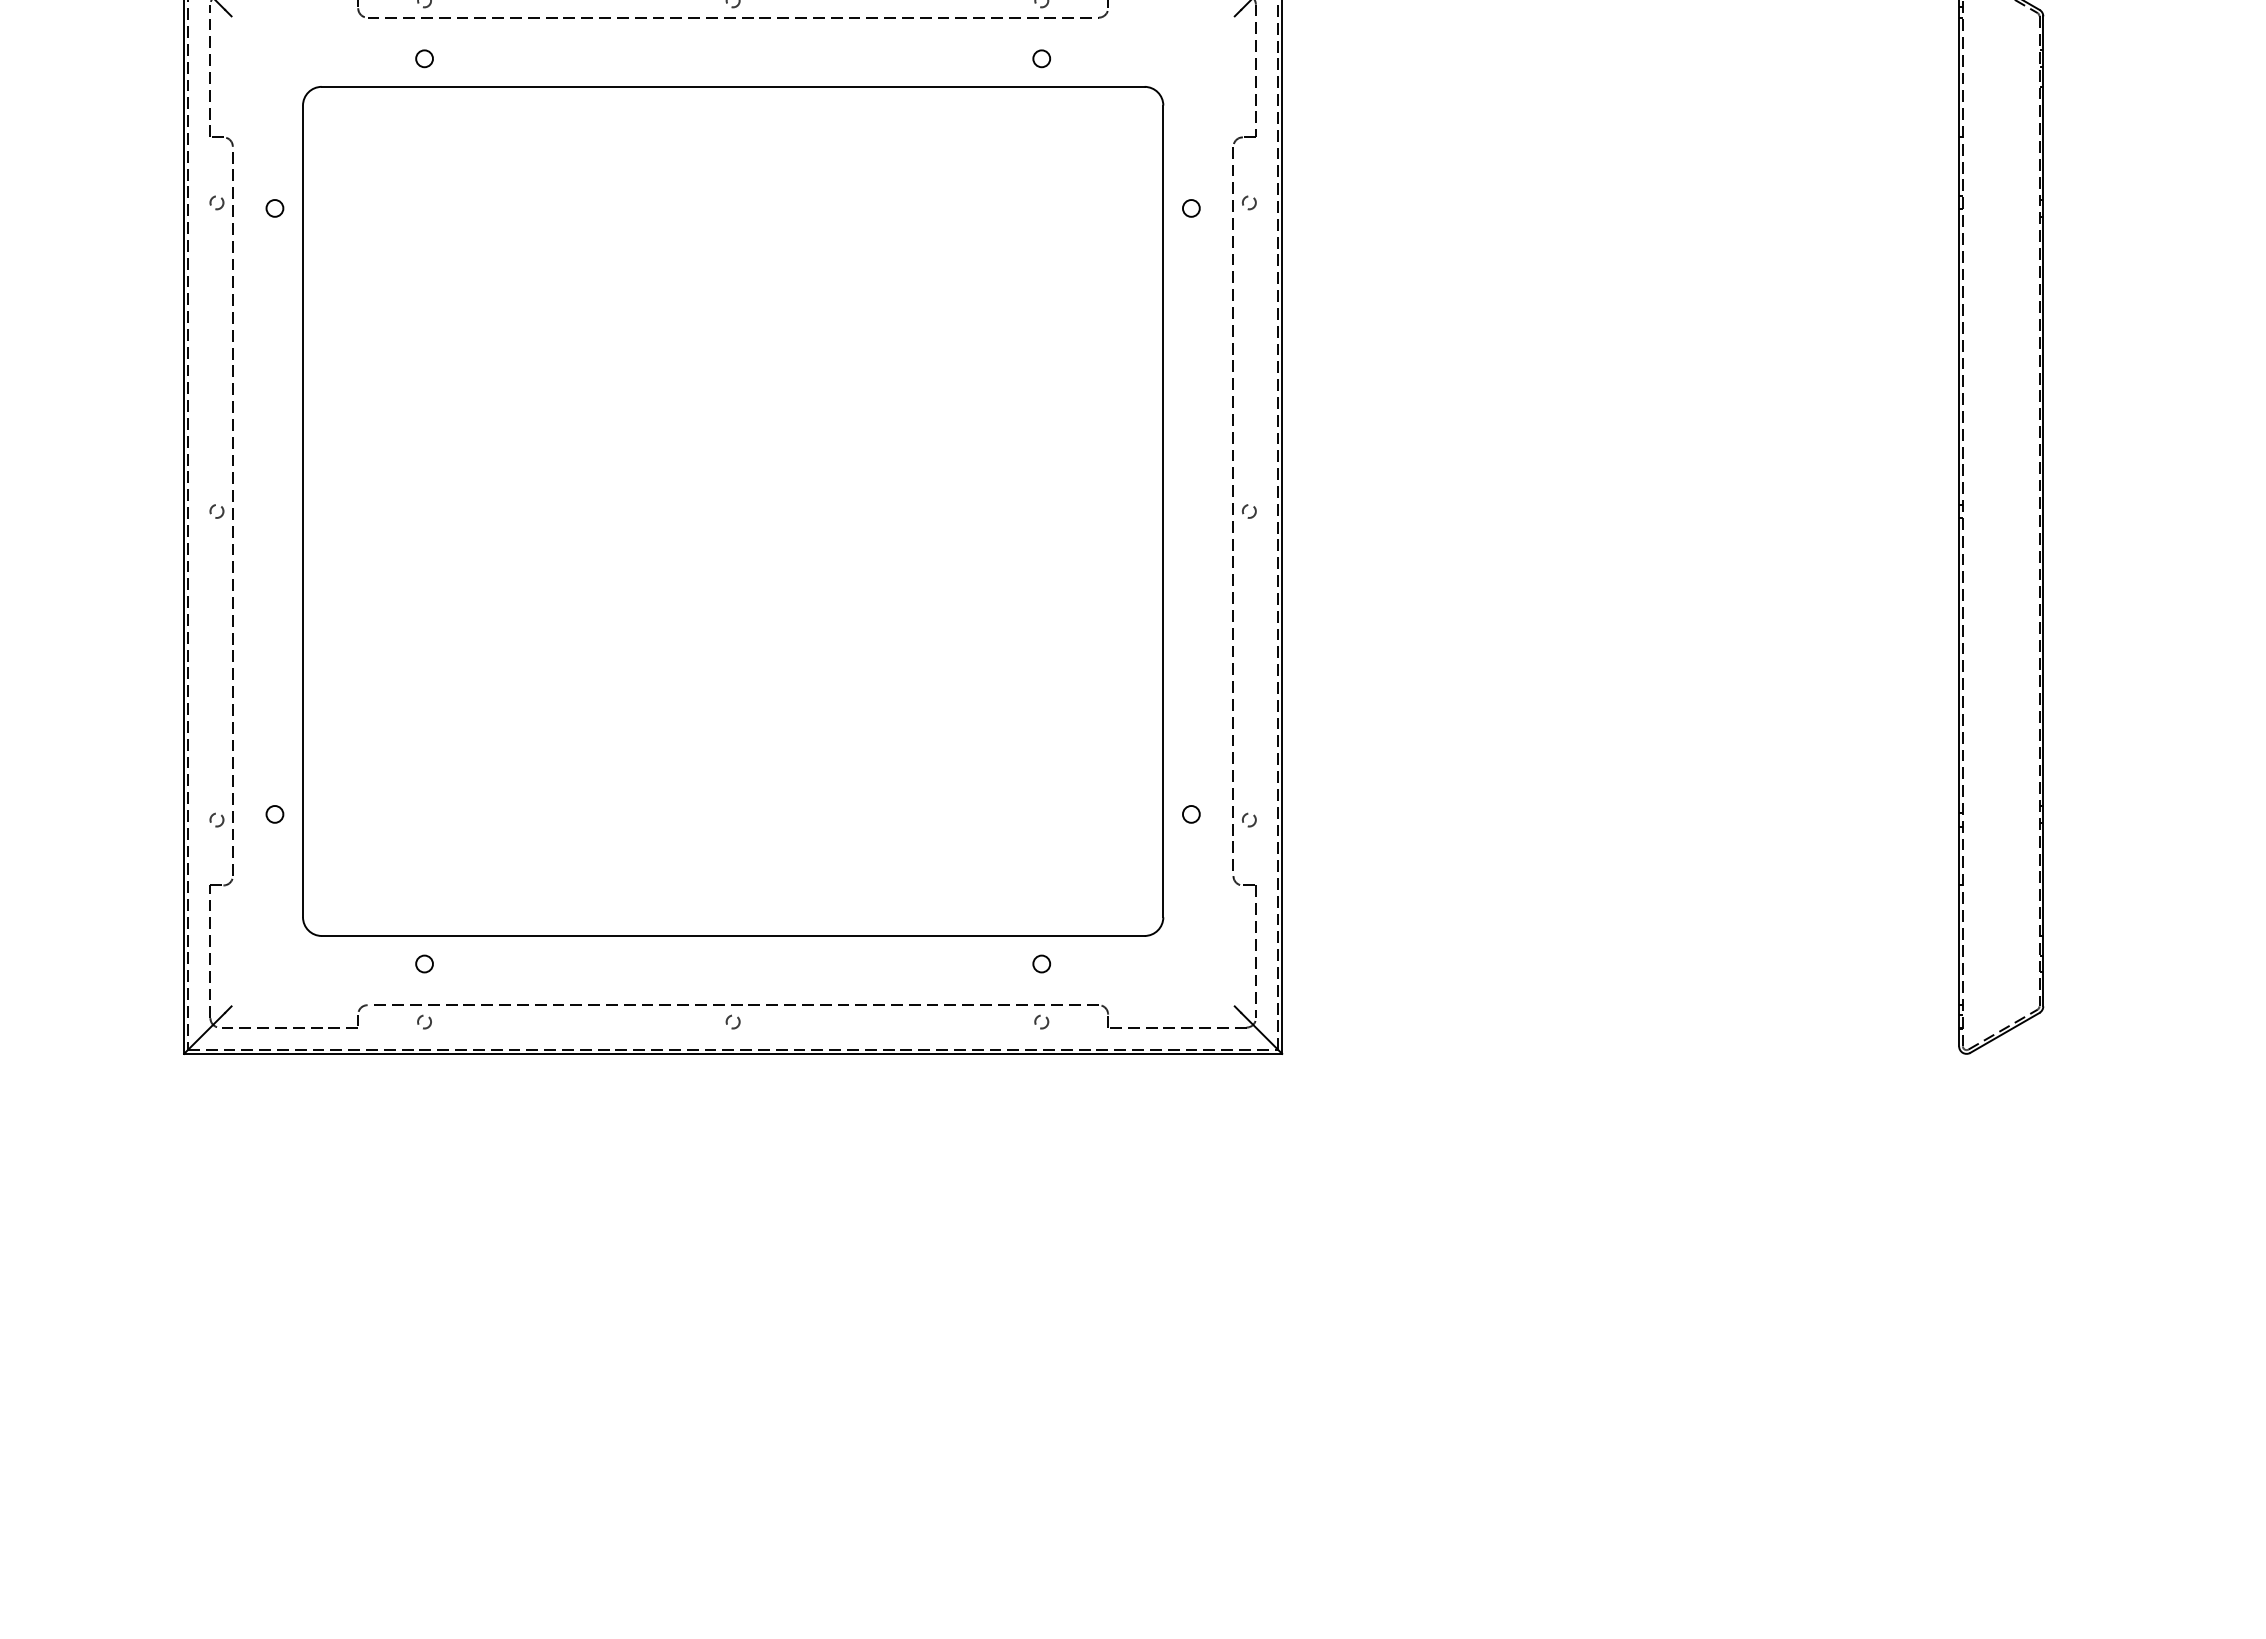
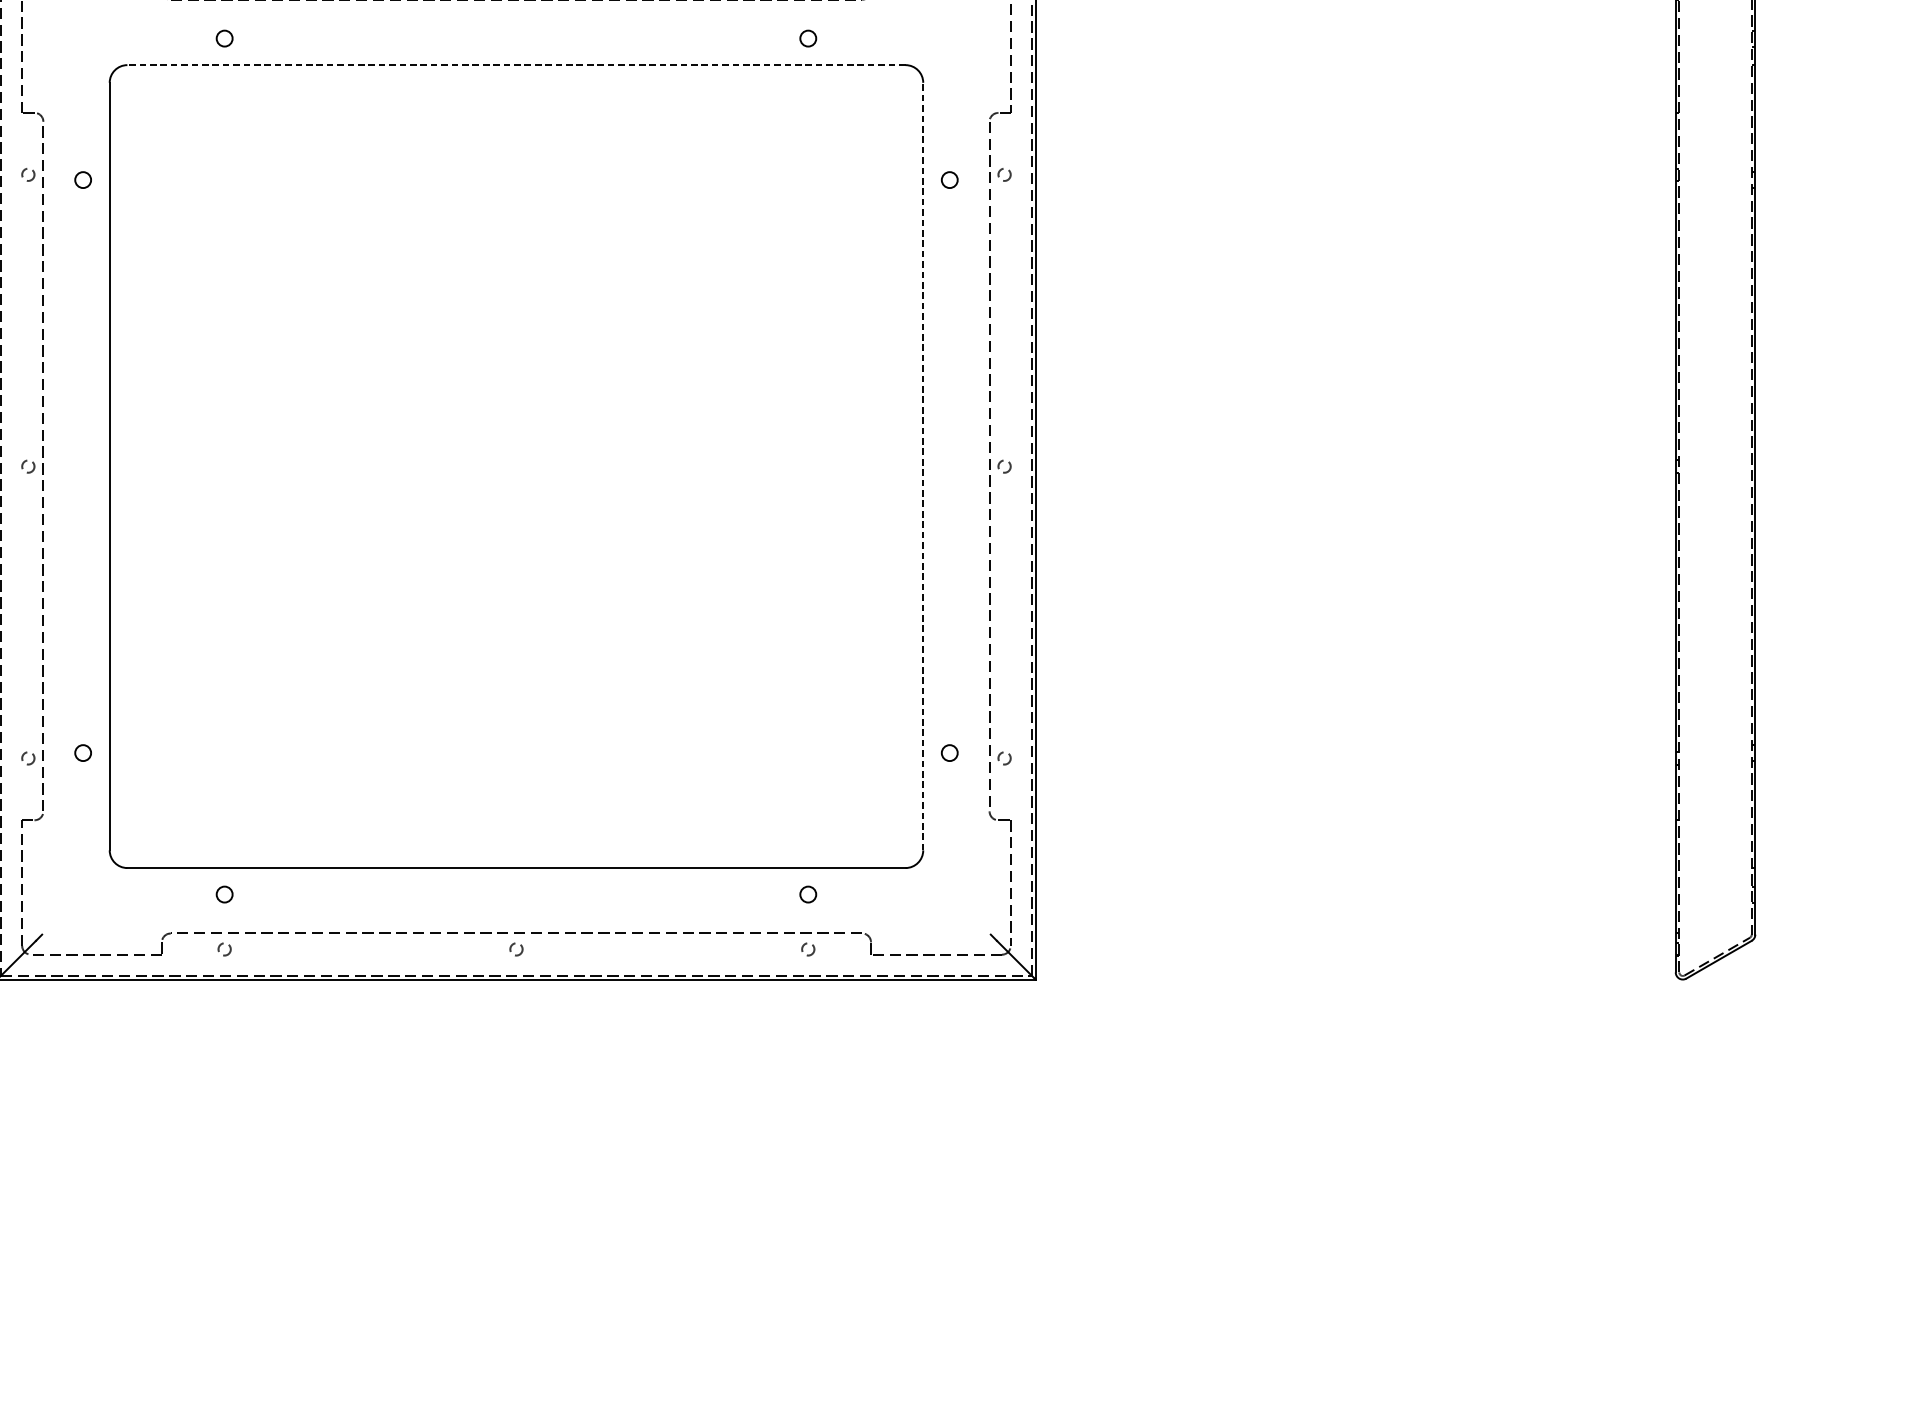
line: (732, 86) -> (515, 64), solid -> dashed
line: (1163, 511) -> (923, 466), solid -> dashed

